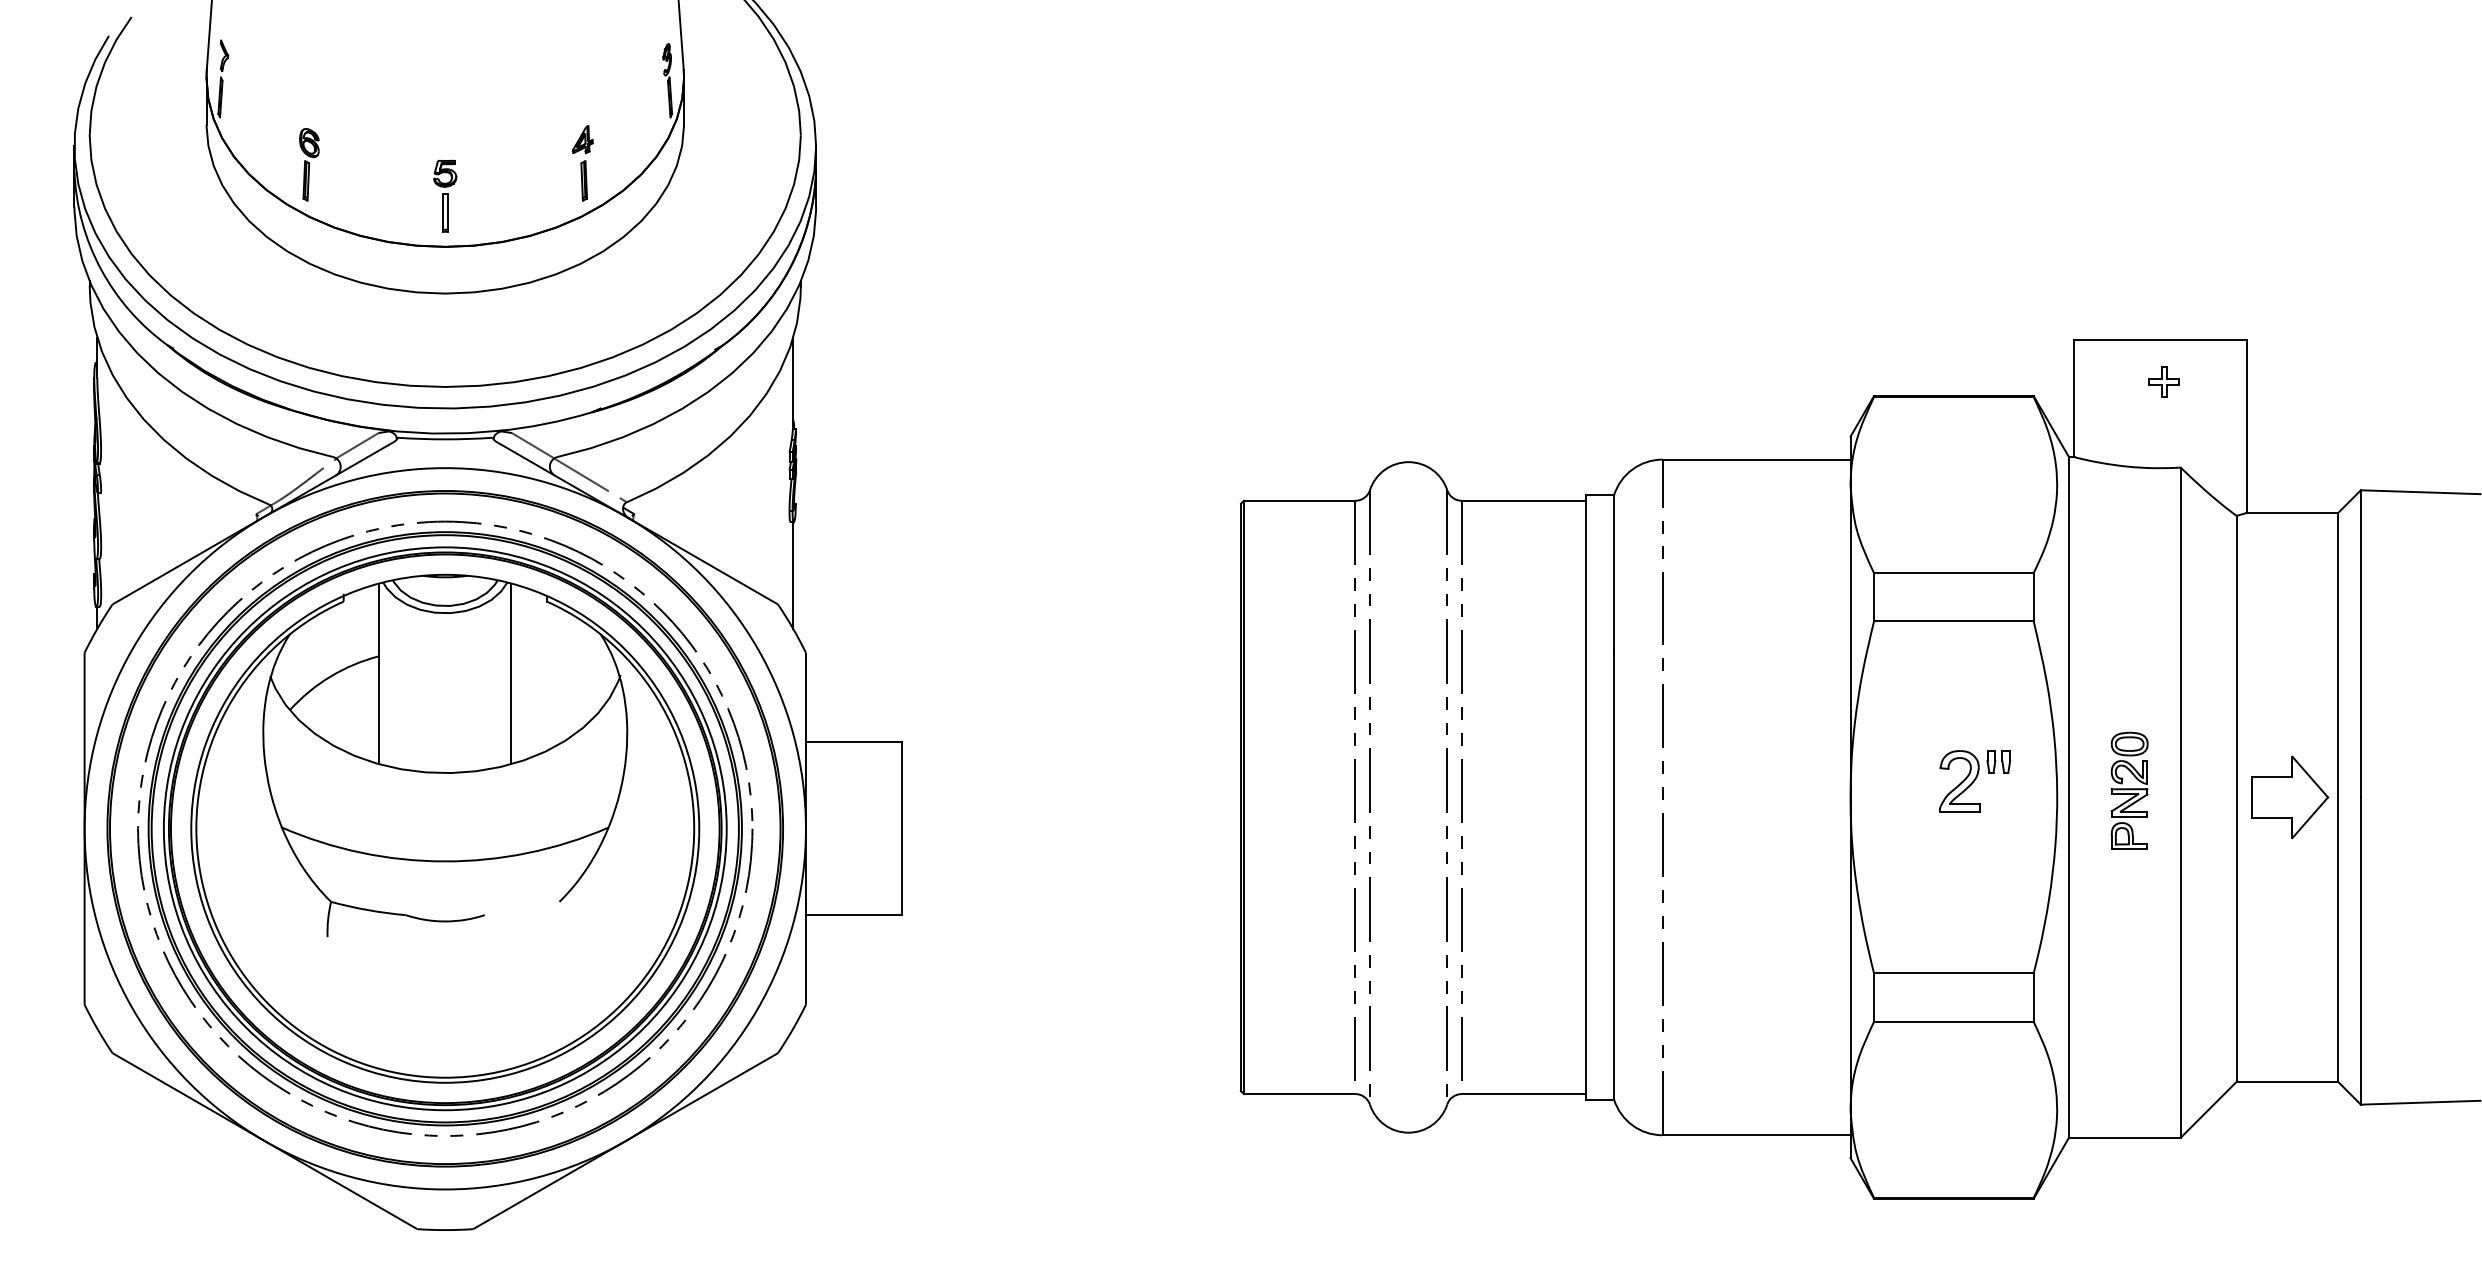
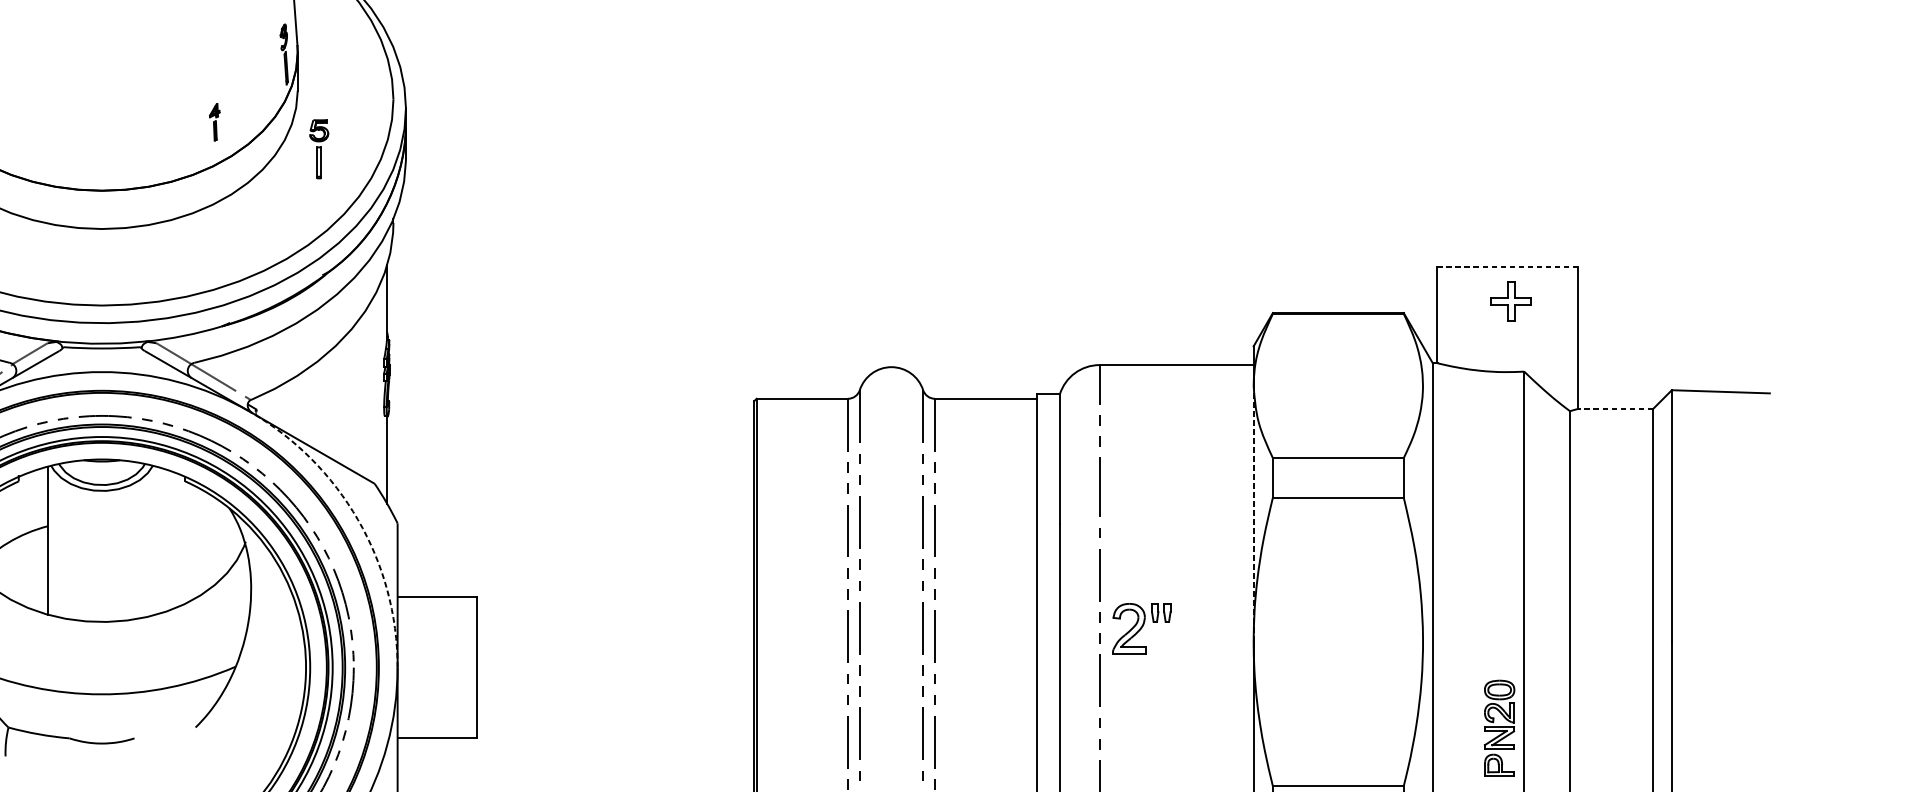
part: (582, 163) -> (214, 122), size x0.6
part: (445, 195) -> (319, 148), moved
line: (2159, 340) -> (1506, 267), solid -> dashed
part: (2163, 381) -> (1510, 301), size x1.6
line: (2291, 512) -> (1615, 408), solid -> dashed
line: (1850, 640) -> (1253, 513), solid -> dashed
arc: (757, 648) -> (357, 519), solid -> dashed
line: (511, 673) -> (156, 540), removed
part: (1975, 781) -> (1142, 628), moved
part: (2129, 790) -> (1499, 728), moved
part: (2290, 797) -> (1614, 641), removed

